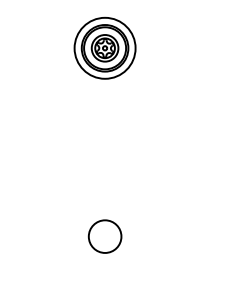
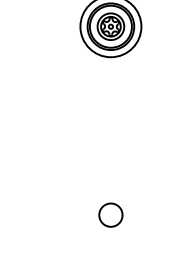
circle: (104, 236) -> (110, 214), size x0.71

